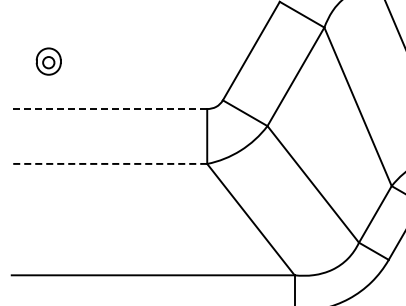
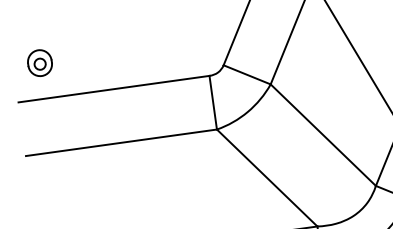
part: (48, 61) -> (39, 63), moved
line: (109, 109) -> (114, 89), dashed -> solid
line: (109, 163) -> (121, 142), dashed -> solid

